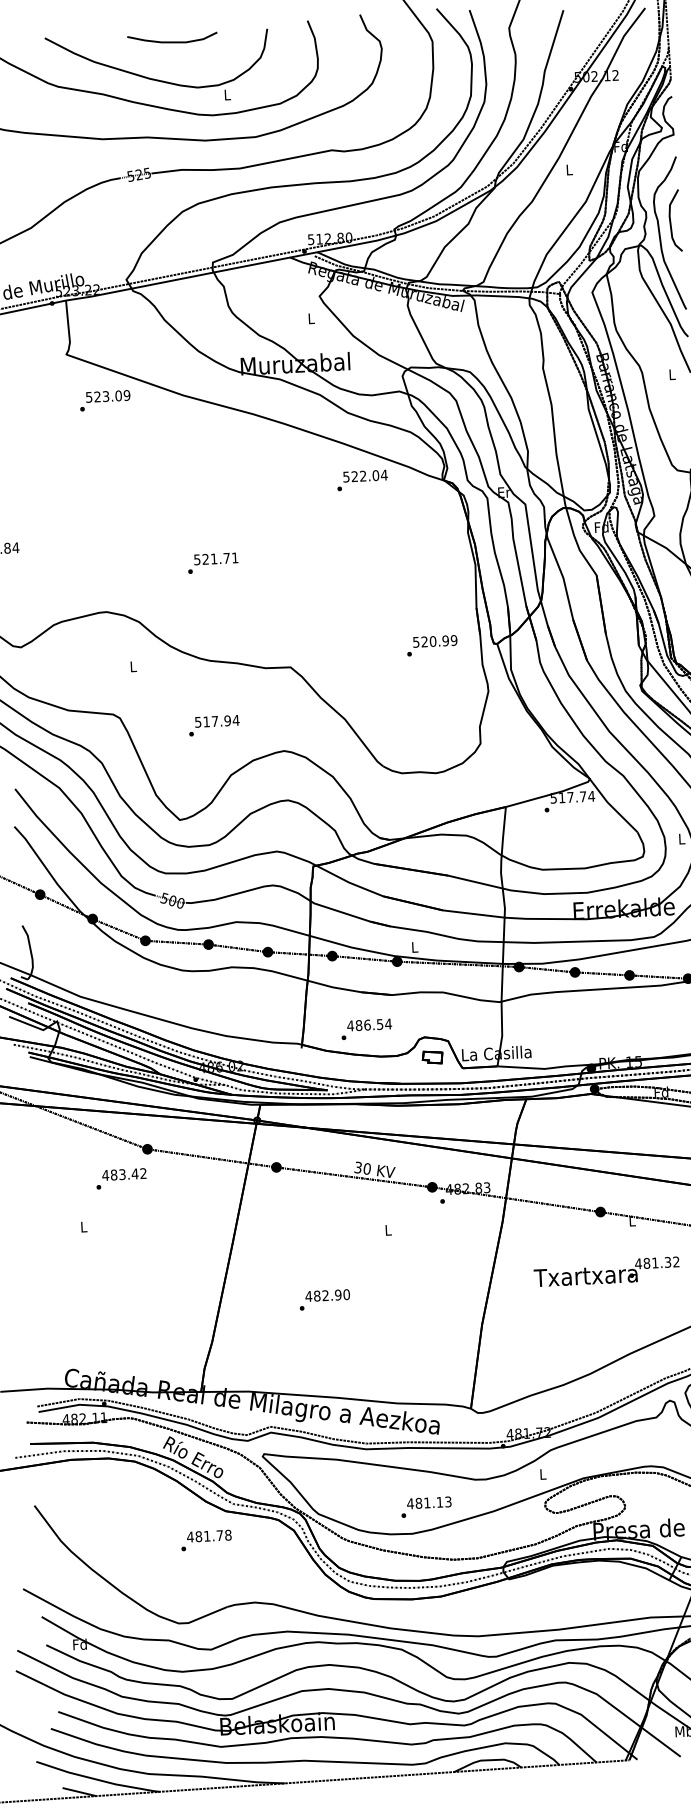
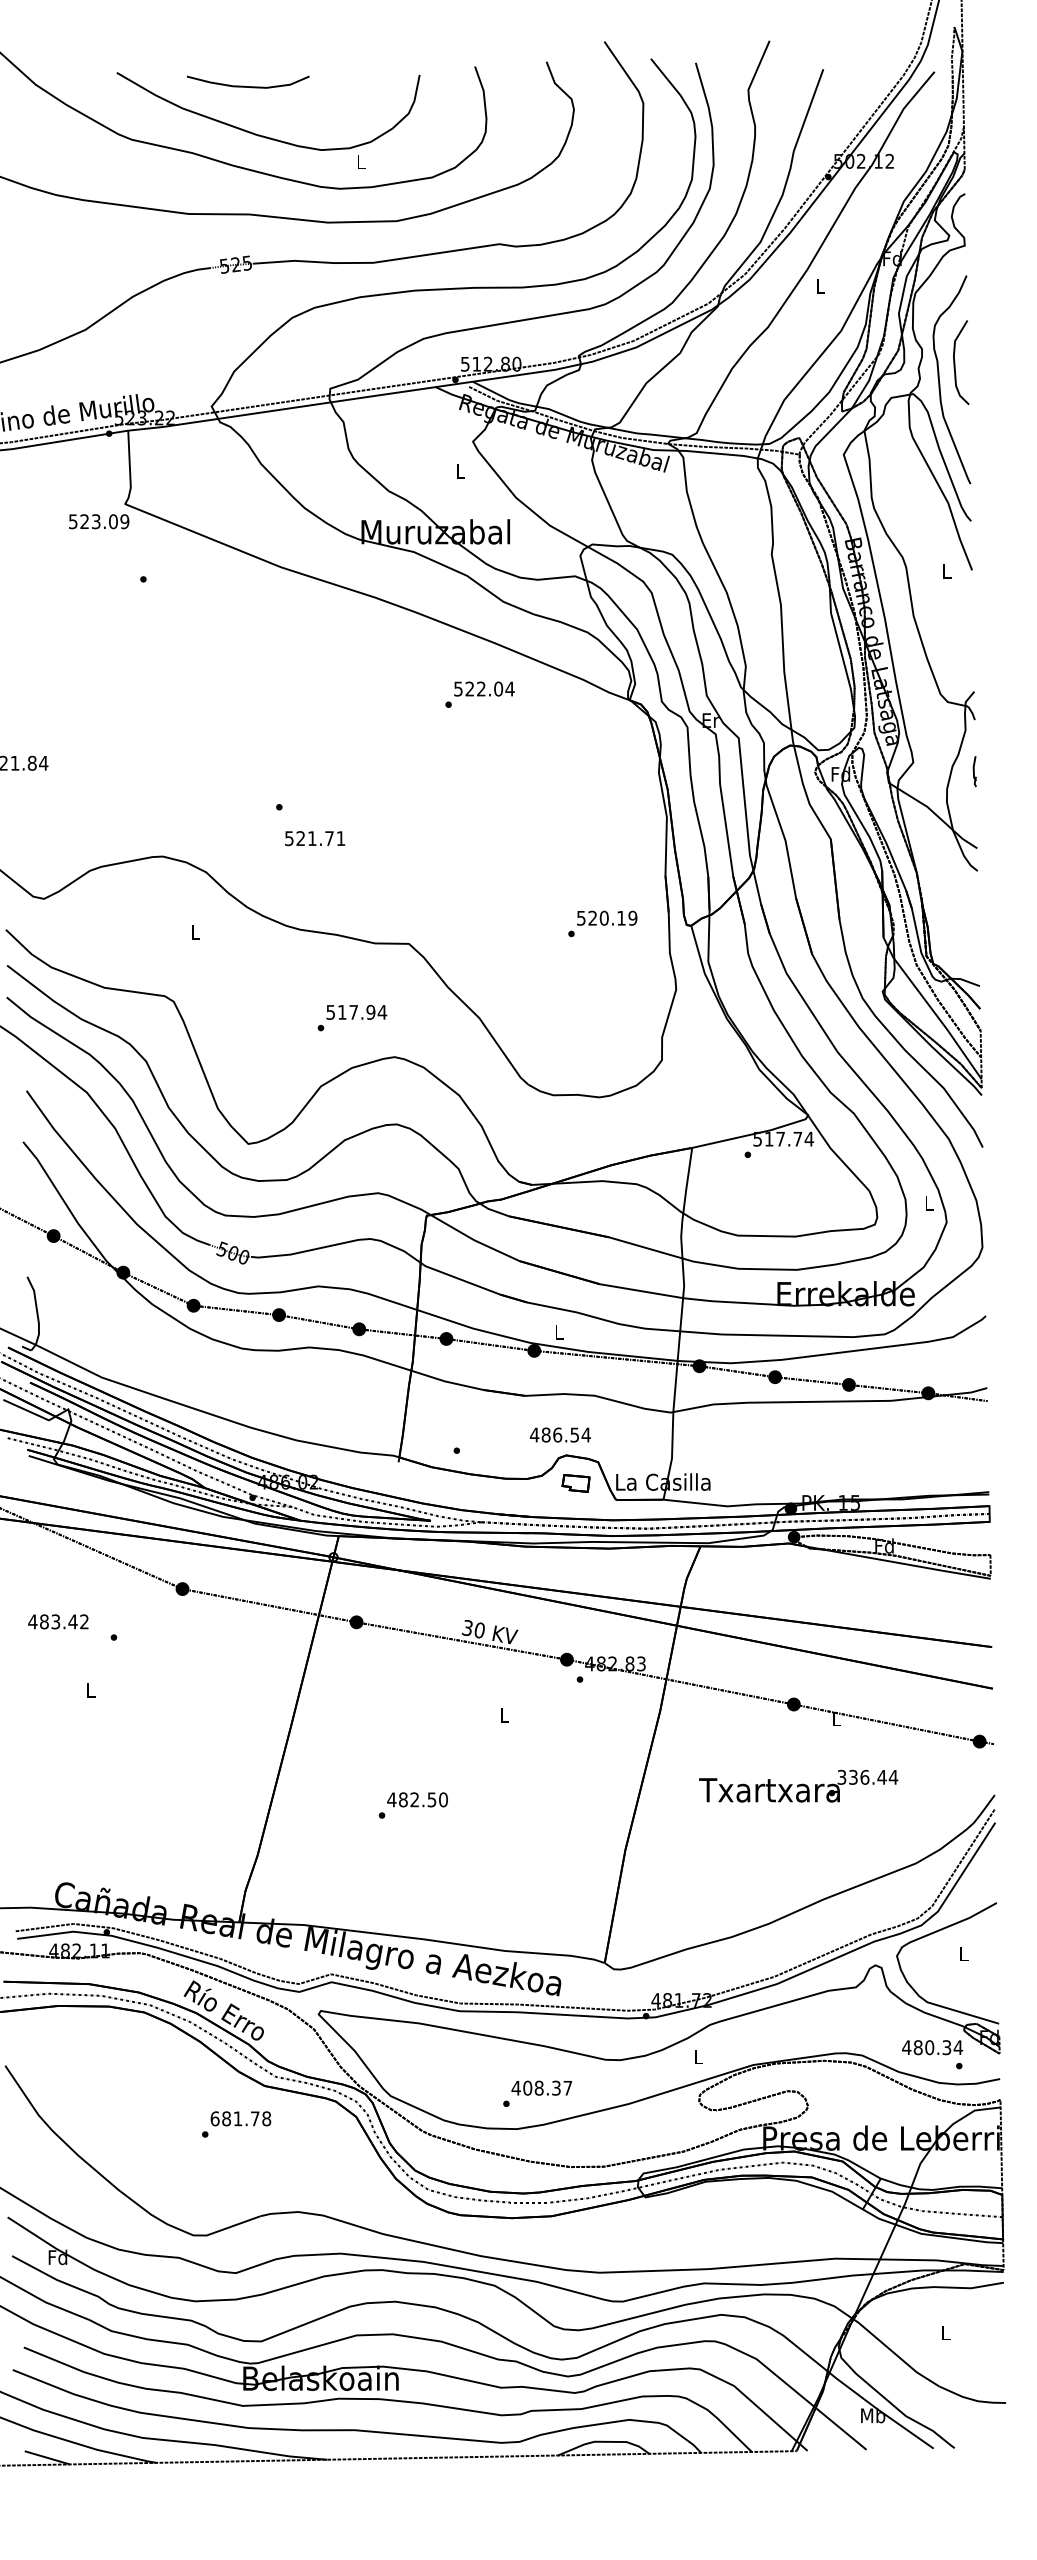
curve: (169, 41) -> (244, 85), moved
text: (108, 396) -> (99, 521), moved
text: (362, 480) -> (479, 694), moved
text: (215, 558) -> (314, 838), moved
text: (445, 640) -> (621, 917), 520.99 -> 520.19
text: (214, 726) -> (352, 1018), moved
text: (369, 1024) -> (560, 1434), moved
text: (124, 1174) -> (58, 1621), moved
text: (657, 1262) -> (867, 1776), 481.32 -> 336.44
text: (337, 1294) -> (431, 1799), 482.90 -> 482.50
text: (433, 1502) -> (547, 2087), 481.13 -> 408.37
text: (189, 1536) -> (214, 2118), 481.78 -> 681.78

